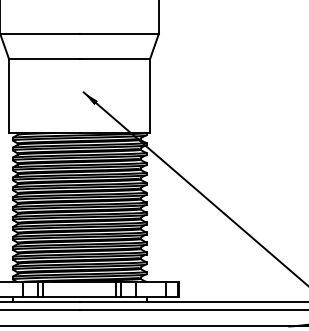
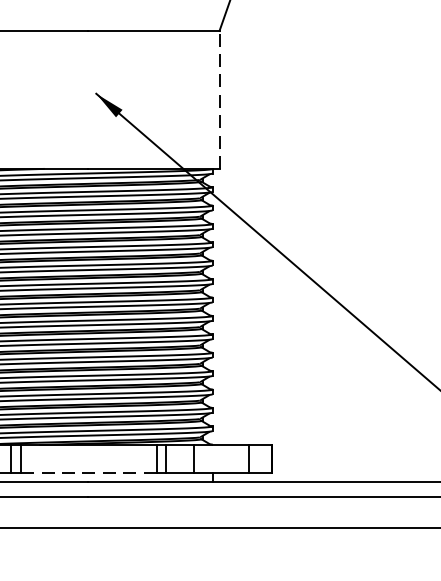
line: (150, 95) -> (219, 99), solid -> dashed
line: (79, 296) -> (88, 471), solid -> dashed

